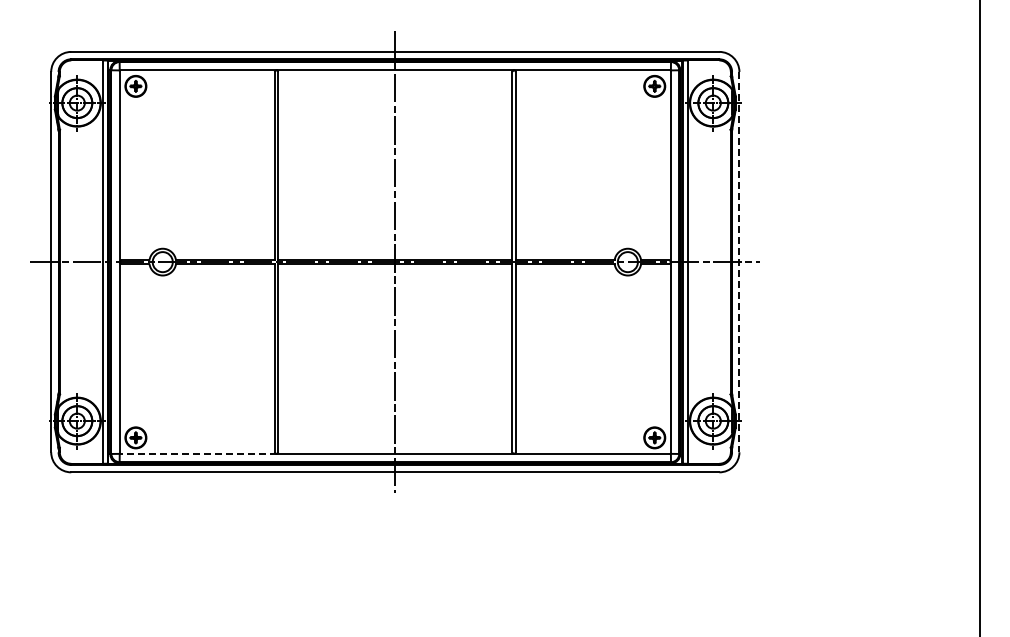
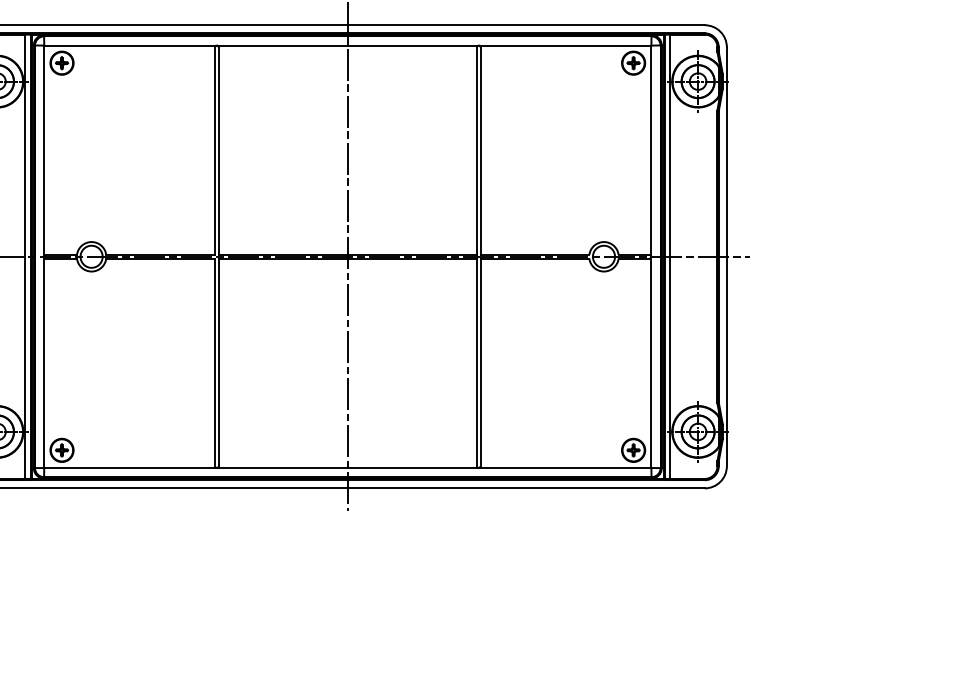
line: (739, 262) -> (726, 257), dashed -> solid
line: (197, 453) -> (129, 467), dashed -> solid

